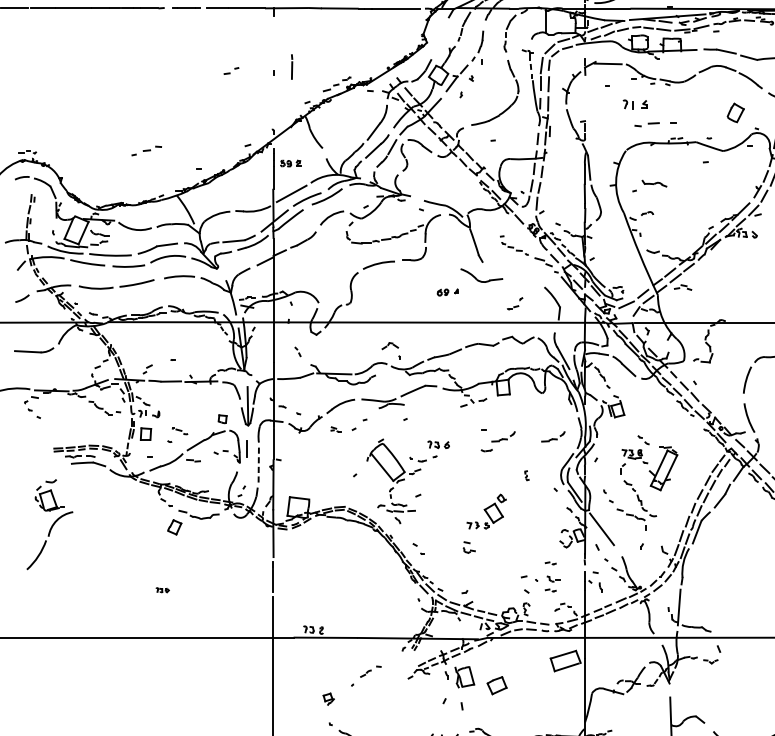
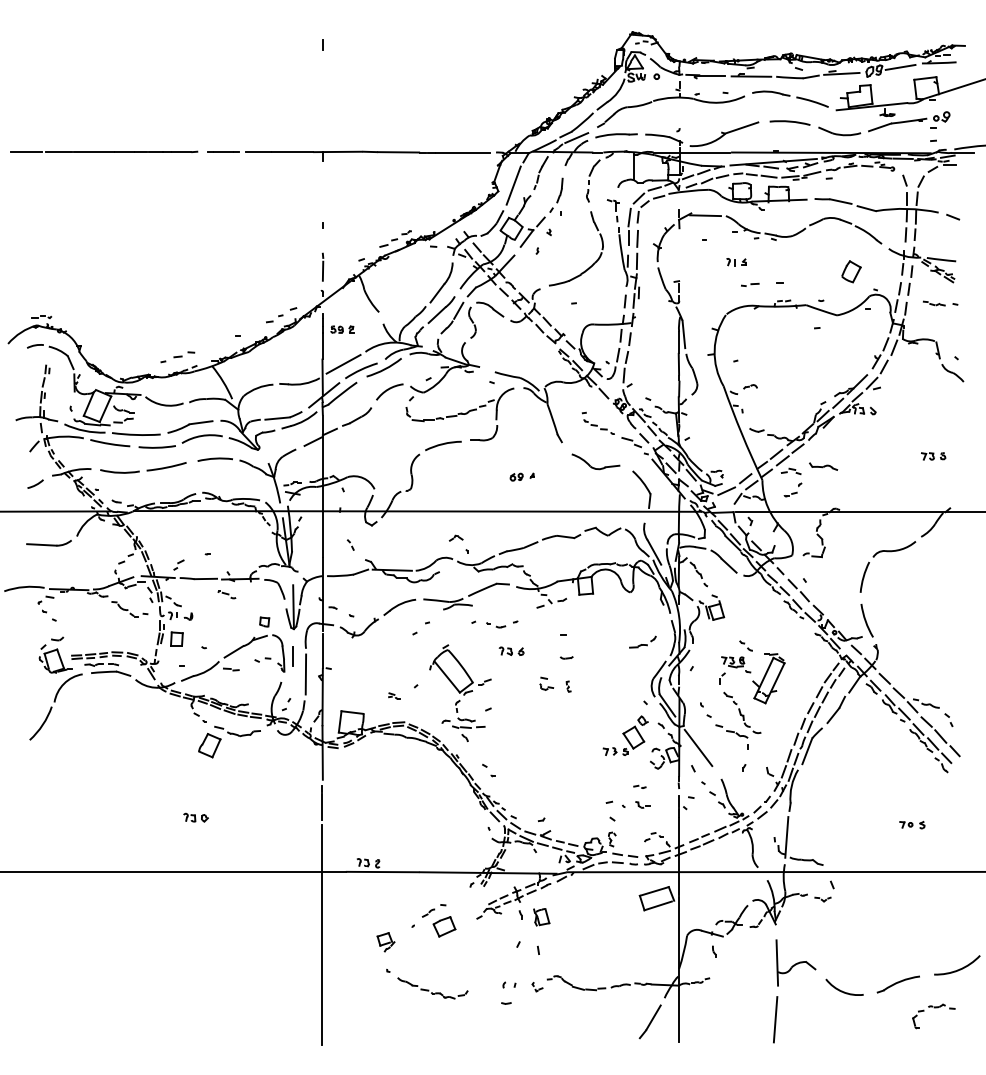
line: (440, 37) -> (513, 185), added
line: (292, 66) -> (323, 266), moved
part: (231, 70) -> (274, 318), moved
part: (635, 104) -> (736, 262), size x0.71
part: (647, 124) -> (750, 284), size x0.62
part: (146, 151) -> (177, 357), moved
part: (654, 183) -> (823, 466), moved
part: (481, 275) -> (595, 461), moved
part: (514, 303) -> (792, 489), moved
part: (389, 345) -> (455, 537), size x0.71
part: (336, 429) -> (394, 695), moved
part: (179, 430) -> (226, 594), moved
part: (503, 436) -> (585, 641), removed
part: (423, 458) -> (502, 624), moved
line: (258, 465) -> (305, 674), dashed -> solid
part: (526, 475) -> (568, 686), moved
part: (486, 511) -> (625, 735), moved
part: (49, 524) -> (55, 688), moved
part: (174, 527) -> (209, 745), size x1.43
part: (469, 547) -> (546, 683), moved
part: (601, 587) -> (714, 951), moved
part: (162, 590) -> (195, 817), size x1.67
part: (550, 590) -> (639, 817), removed
part: (464, 677) -> (541, 917), size x0.71
part: (497, 685) -> (444, 926), moved
part: (328, 699) -> (385, 942), size x1.43

